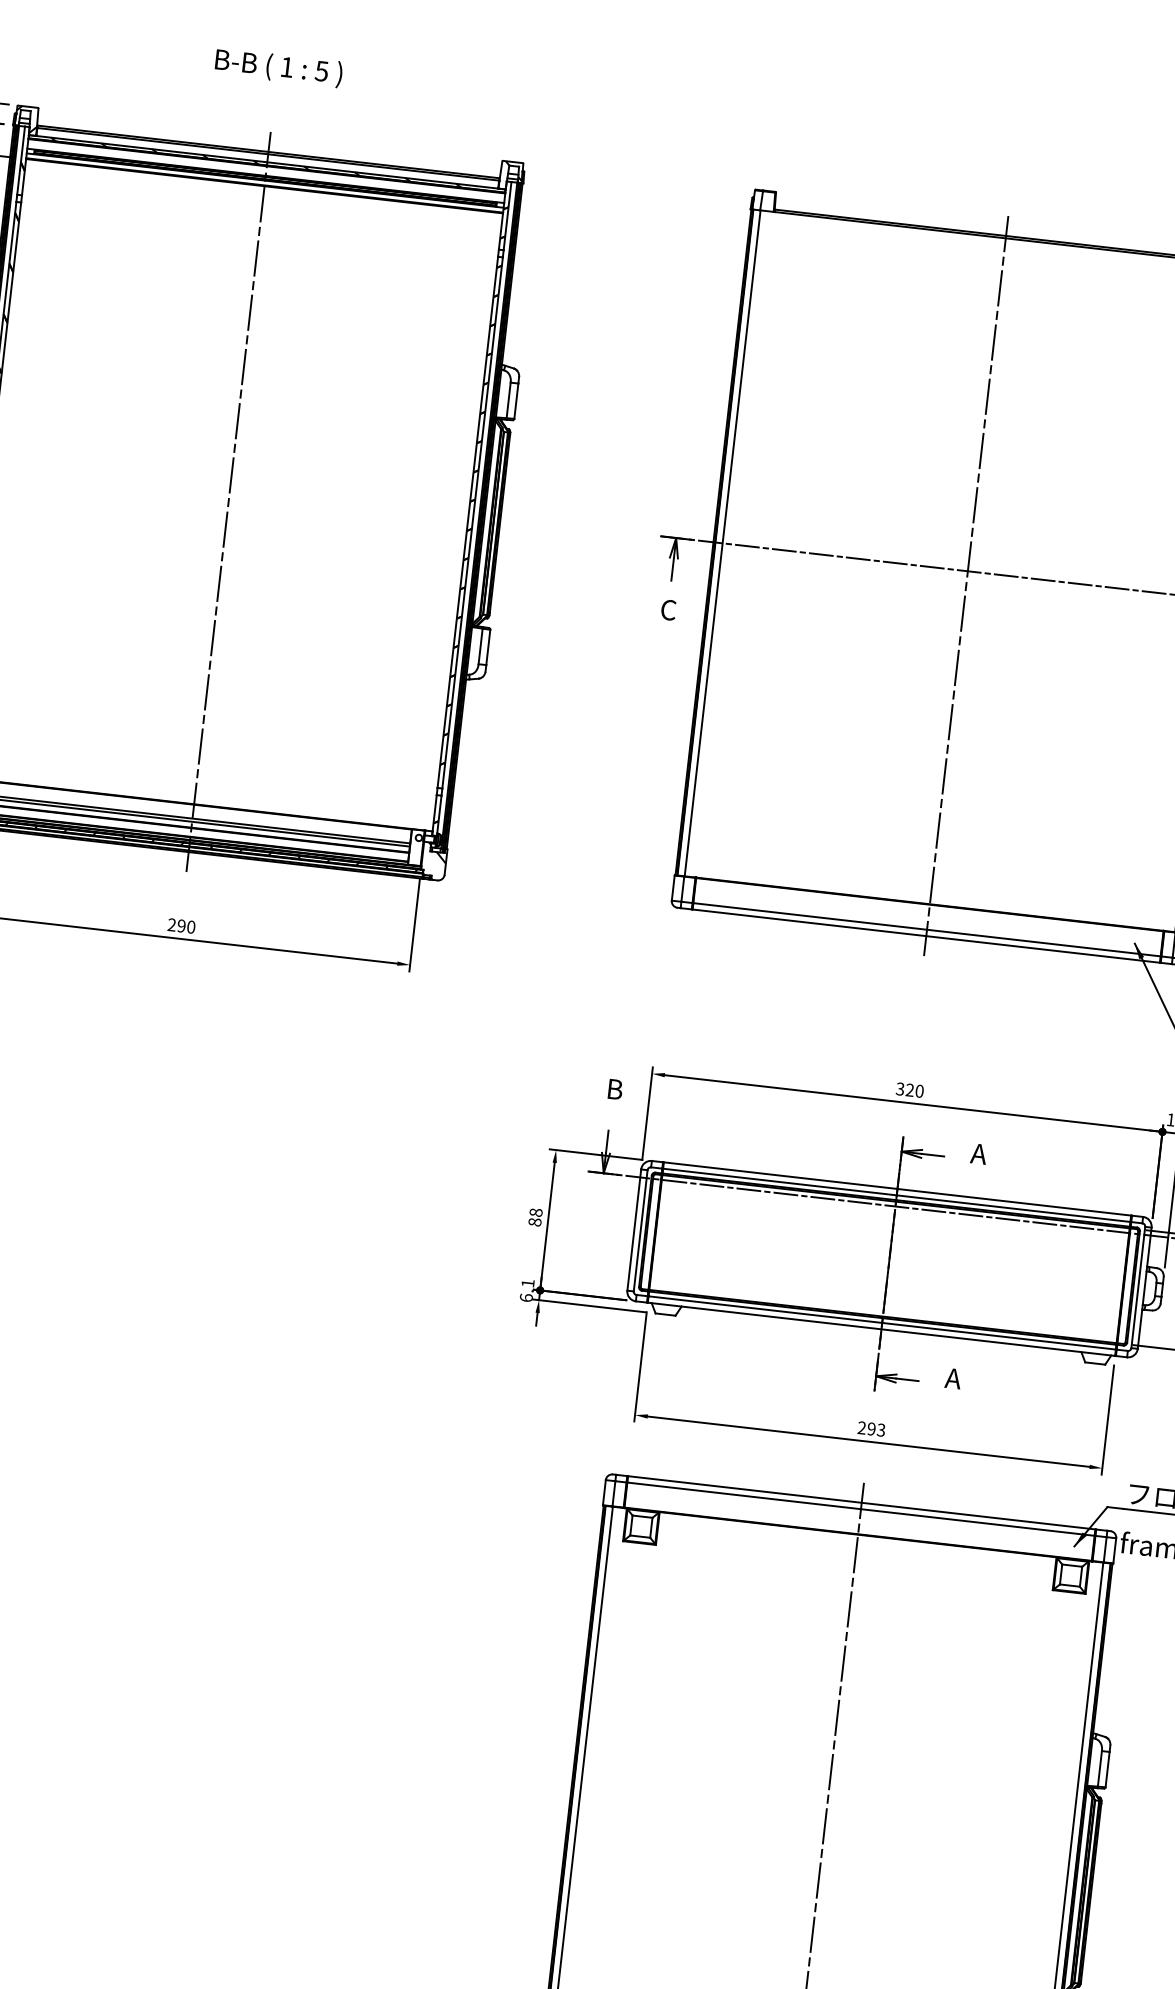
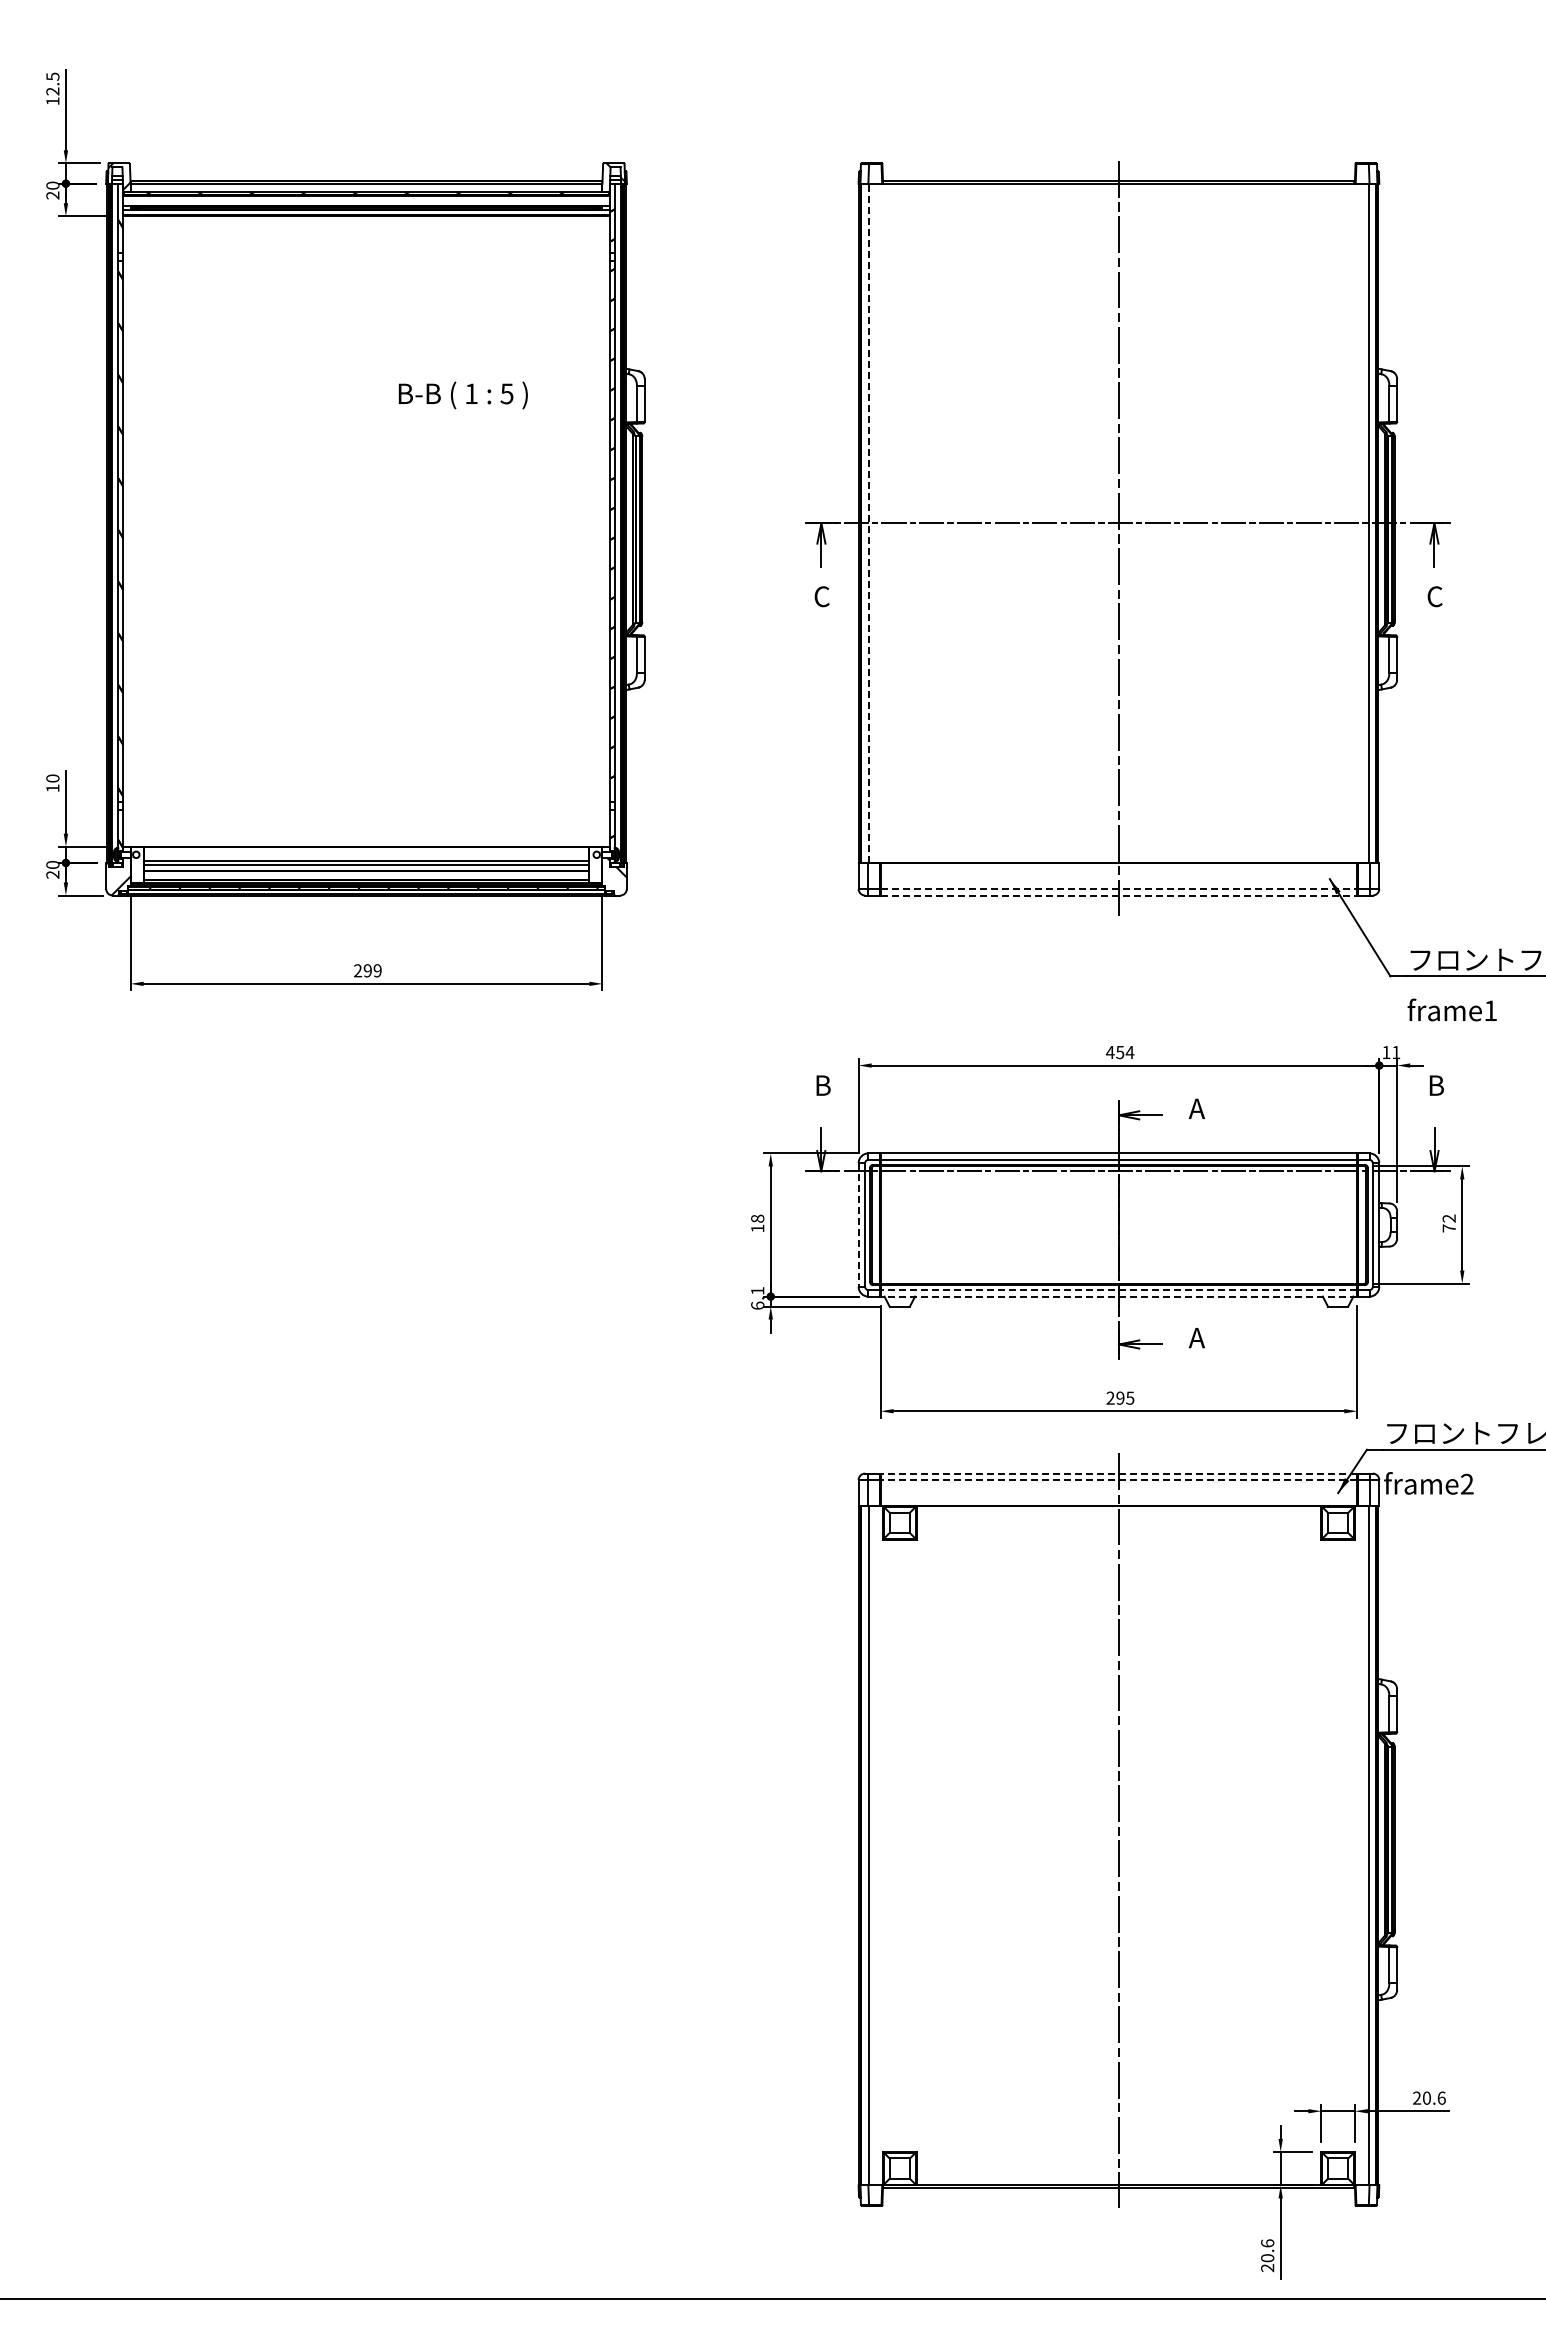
text: (278, 67) -> (462, 395), moved
line: (228, 501) -> (366, 537), removed
line: (722, 543) -> (868, 523), solid -> dashed
text: (191, 926) -> (377, 970), 290 -> 299
line: (927, 930) -> (1119, 889), solid -> dashed
line: (926, 936) -> (1119, 895), solid -> dashed
text: (910, 1090) -> (1120, 1052), 320 -> 454
text: (534, 1222) -> (757, 1228), 88 -> 18
line: (634, 1230) -> (858, 1225), solid -> dashed
line: (881, 1323) -> (1118, 1290), solid -> dashed
line: (881, 1329) -> (1118, 1296), solid -> dashed
text: (881, 1429) -> (1130, 1397), 293 -> 295
line: (861, 1502) -> (1118, 1473), solid -> dashed
line: (860, 1509) -> (1118, 1480), solid -> dashed

